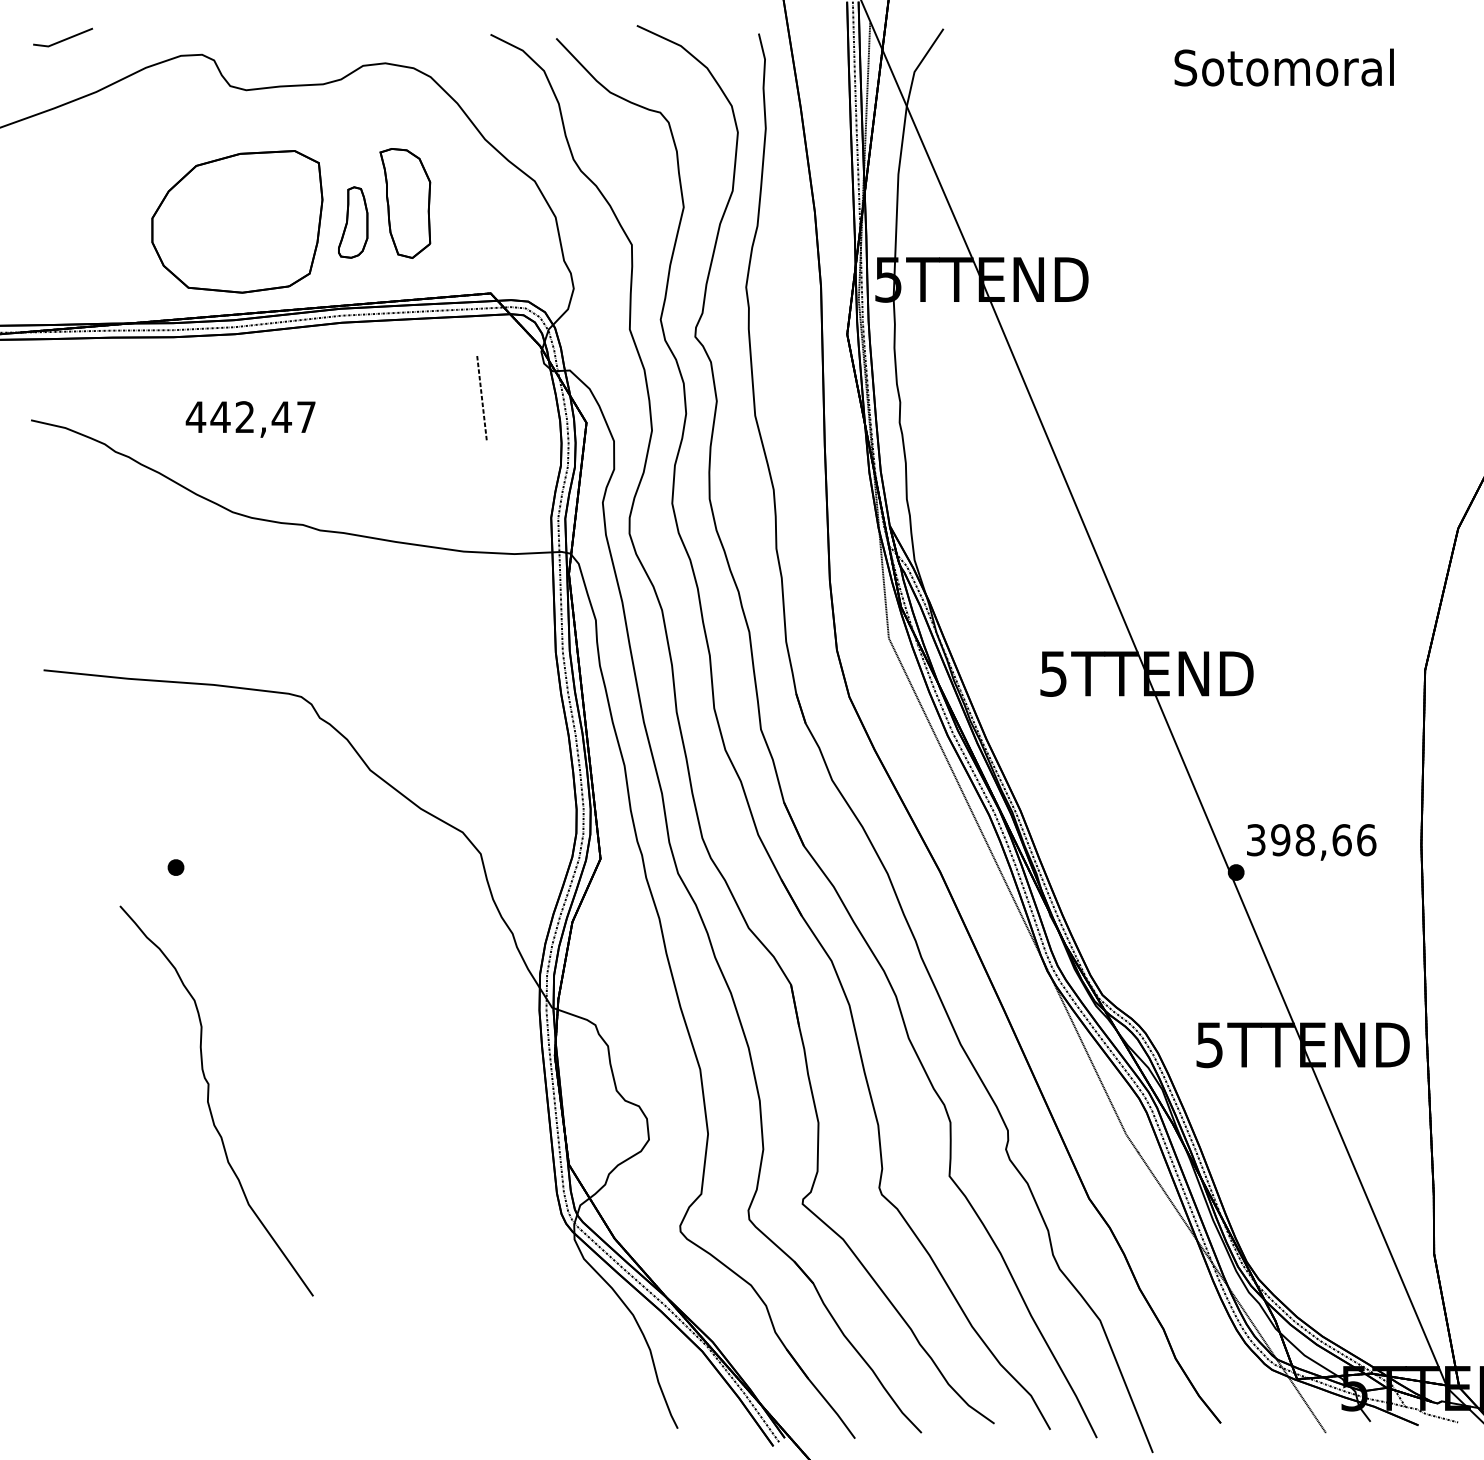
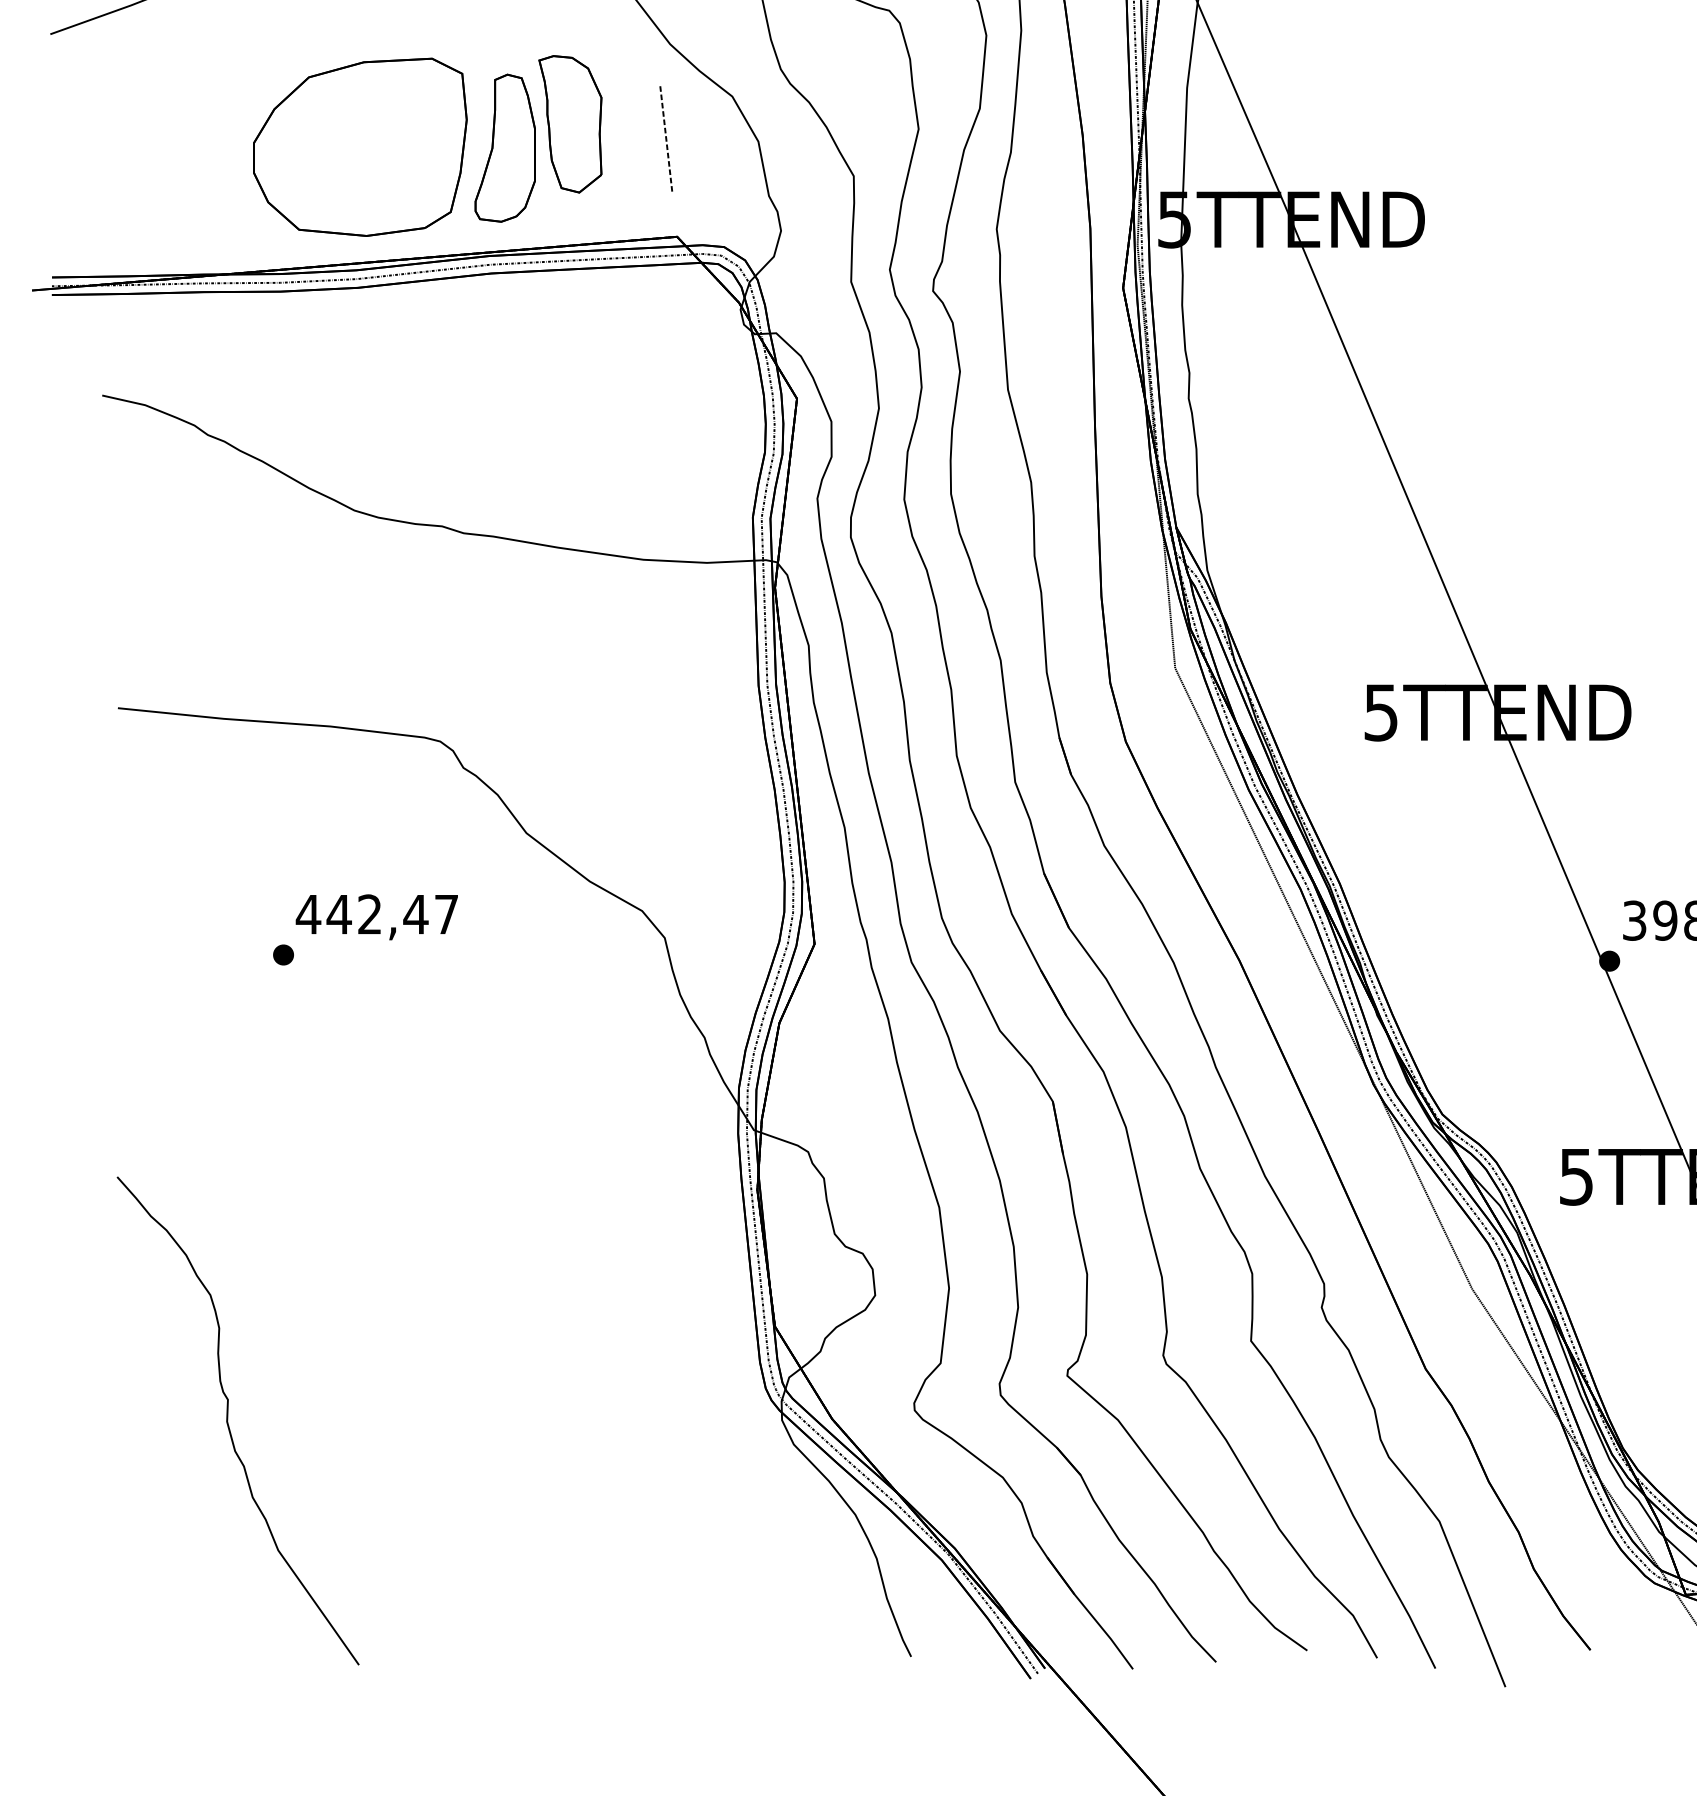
part: (352, 222) -> (504, 148), size x1.67
line: (481, 398) -> (665, 139), moved
text: (250, 419) -> (376, 917), moved
curve: (209, 1103) -> (229, 1423), moved

